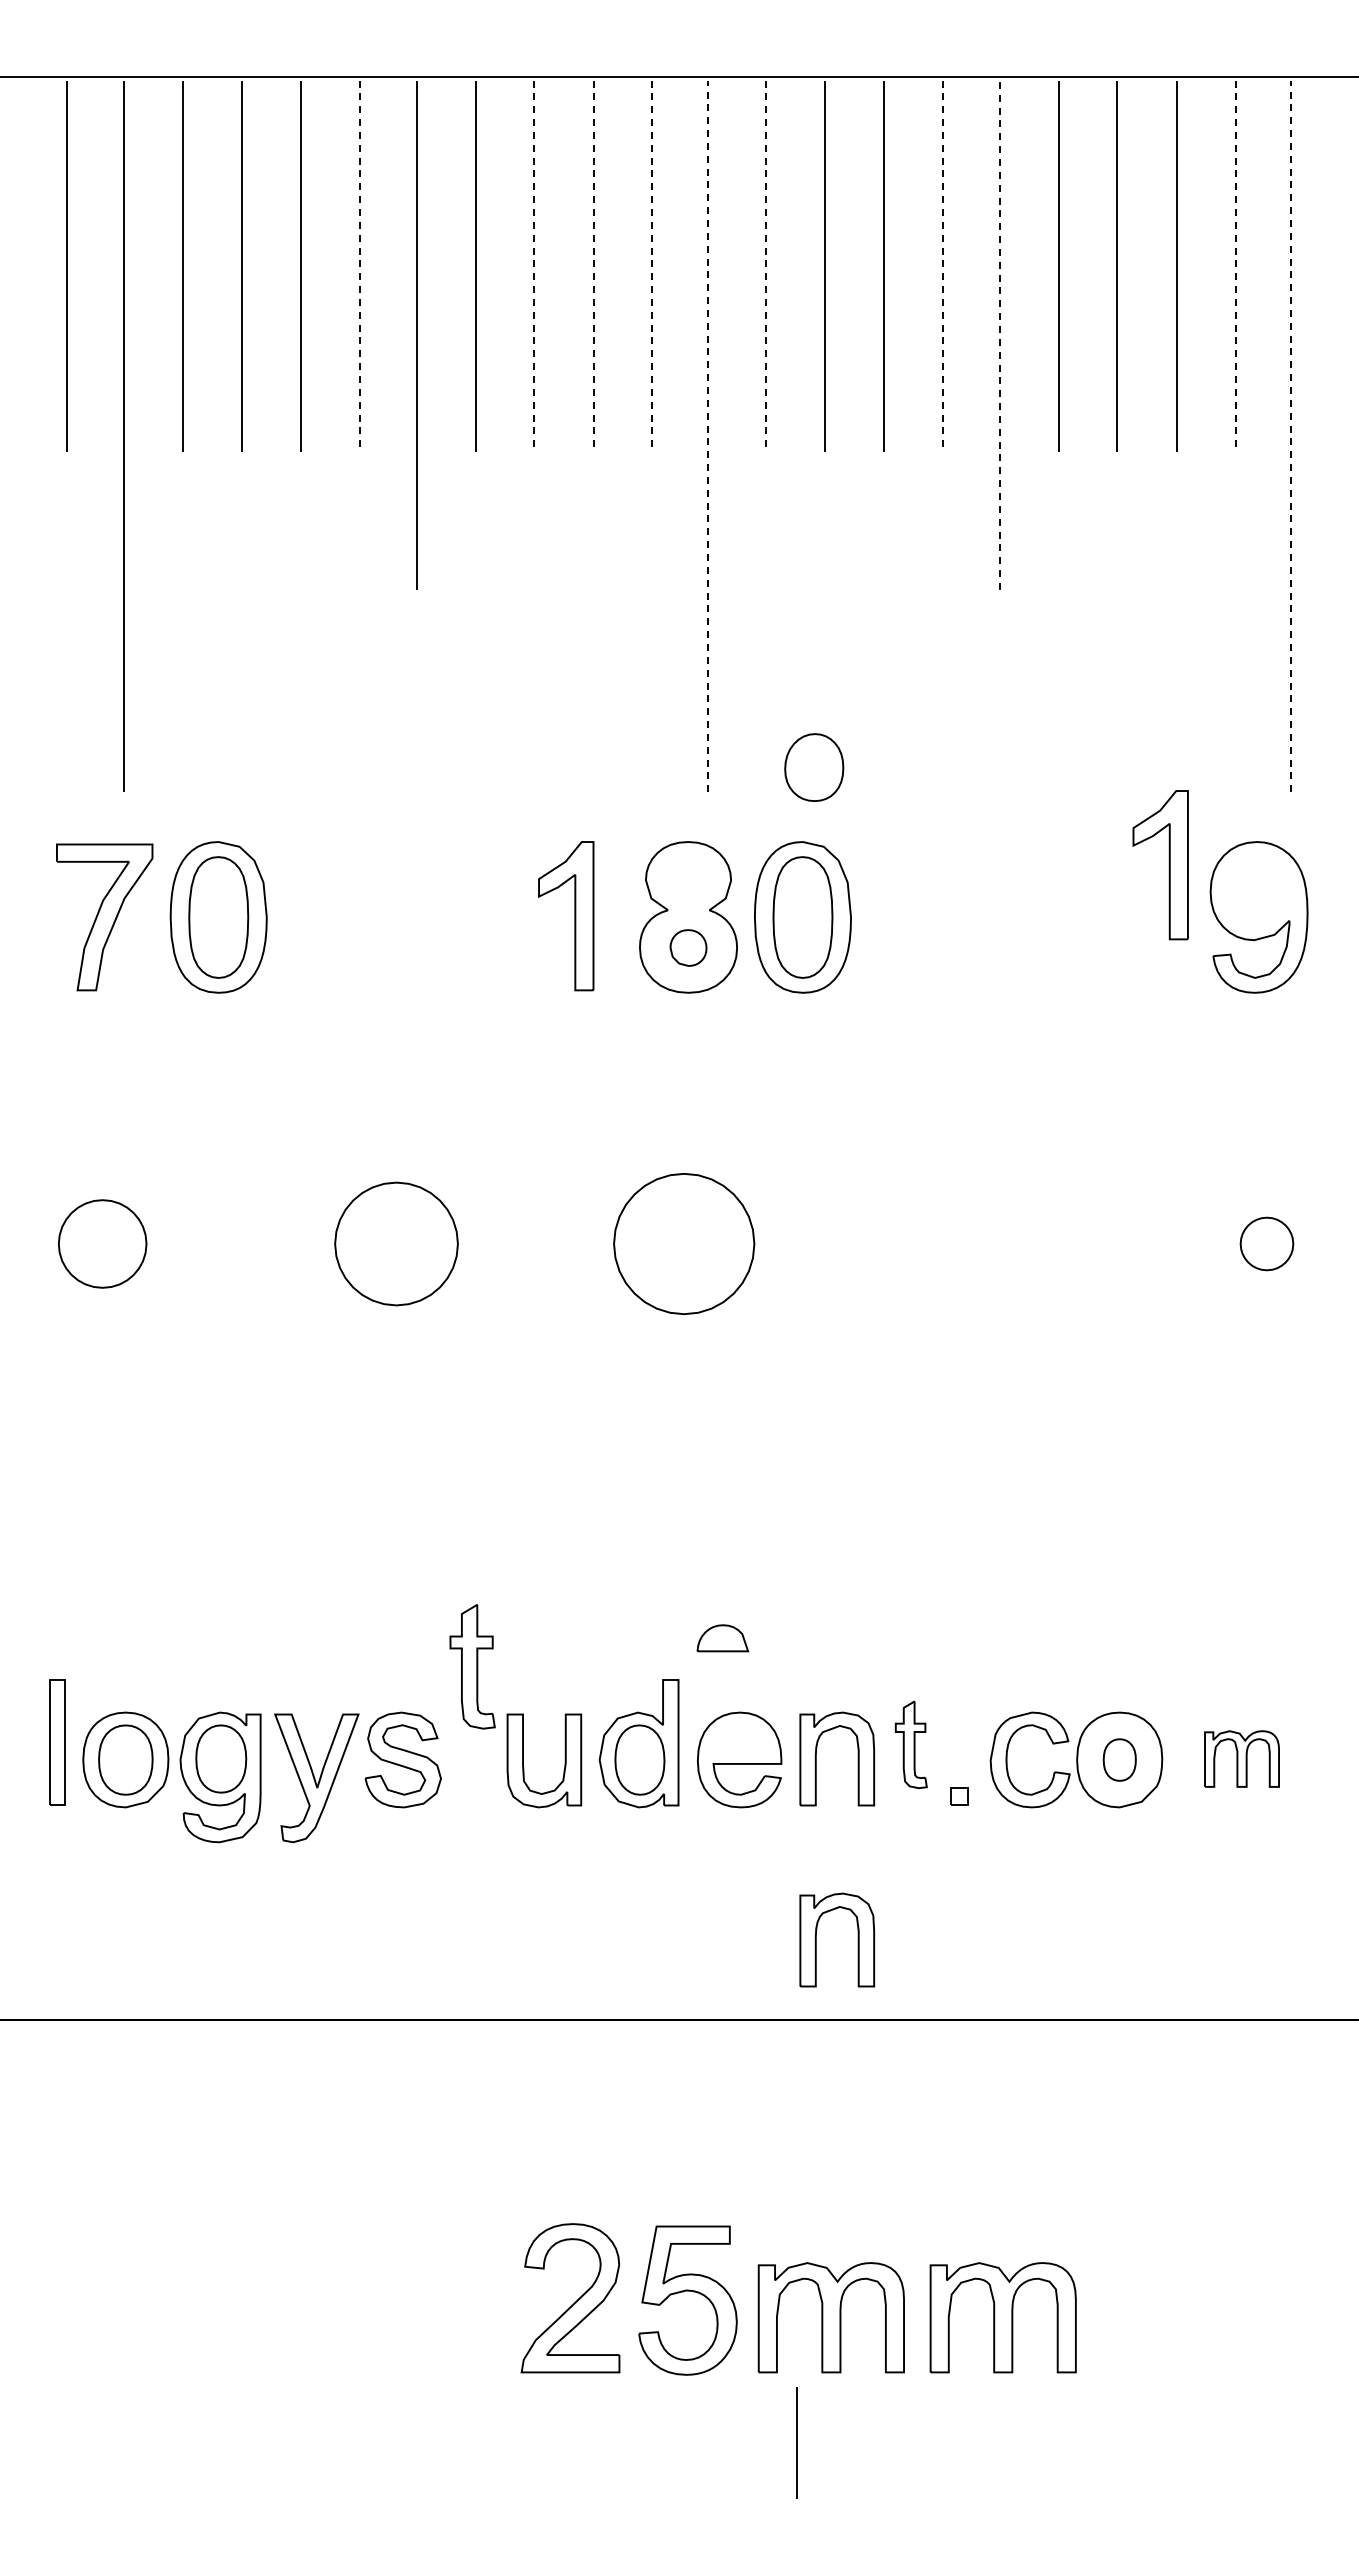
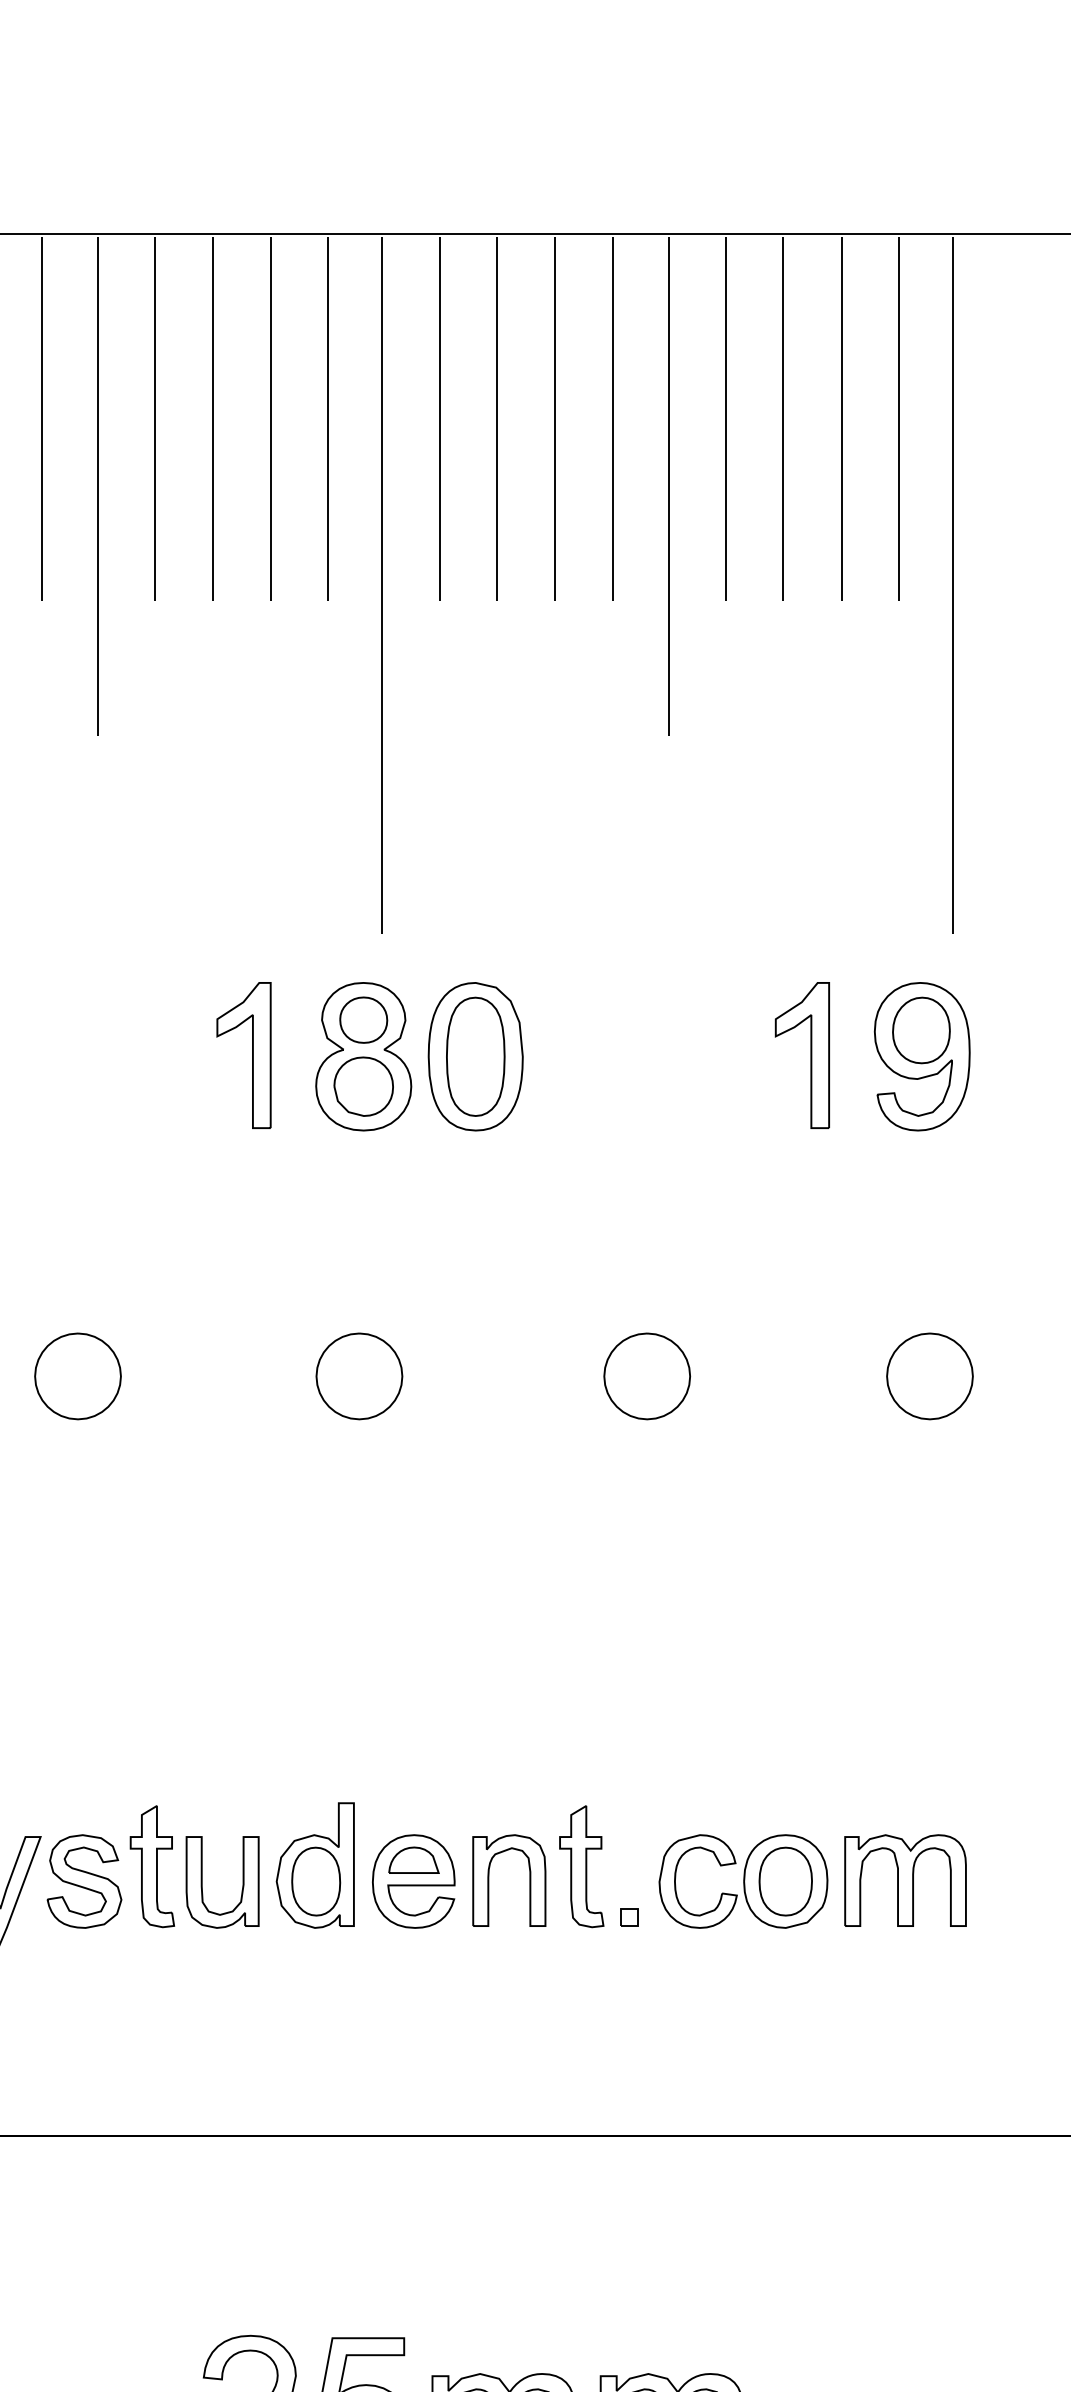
line: (359, 266) -> (41, 419), dashed -> solid
line: (534, 266) -> (212, 419), dashed -> solid
line: (593, 266) -> (270, 419), dashed -> solid
line: (652, 266) -> (328, 419), dashed -> solid
line: (766, 266) -> (440, 419), dashed -> solid
line: (942, 266) -> (612, 419), dashed -> solid
line: (1235, 266) -> (899, 419), dashed -> solid
line: (1000, 335) -> (669, 487), dashed -> solid
line: (707, 436) -> (382, 585), dashed -> solid
line: (1290, 436) -> (953, 585), dashed -> solid
part: (814, 767) -> (921, 1030), moved
part: (1168, 865) -> (810, 1055), moved
part: (688, 880) -> (363, 1020), added
part: (688, 947) -> (363, 1086), size x1.67
part: (396, 1243) -> (77, 1375), size x0.71
part: (683, 1243) -> (358, 1375), size x0.62
part: (977, 1243) -> (646, 1375), added
part: (1266, 1243) -> (929, 1375), size x1.67
part: (722, 1638) -> (413, 1860), moved
part: (472, 1666) -> (152, 1866), moved
part: (911, 1744) -> (582, 1866), size x1.43
part: (1241, 1758) -> (905, 1880), size x1.67
part: (1119, 1759) -> (785, 1881), size x1.67
part: (857, 1939) -> (529, 2057), removed

